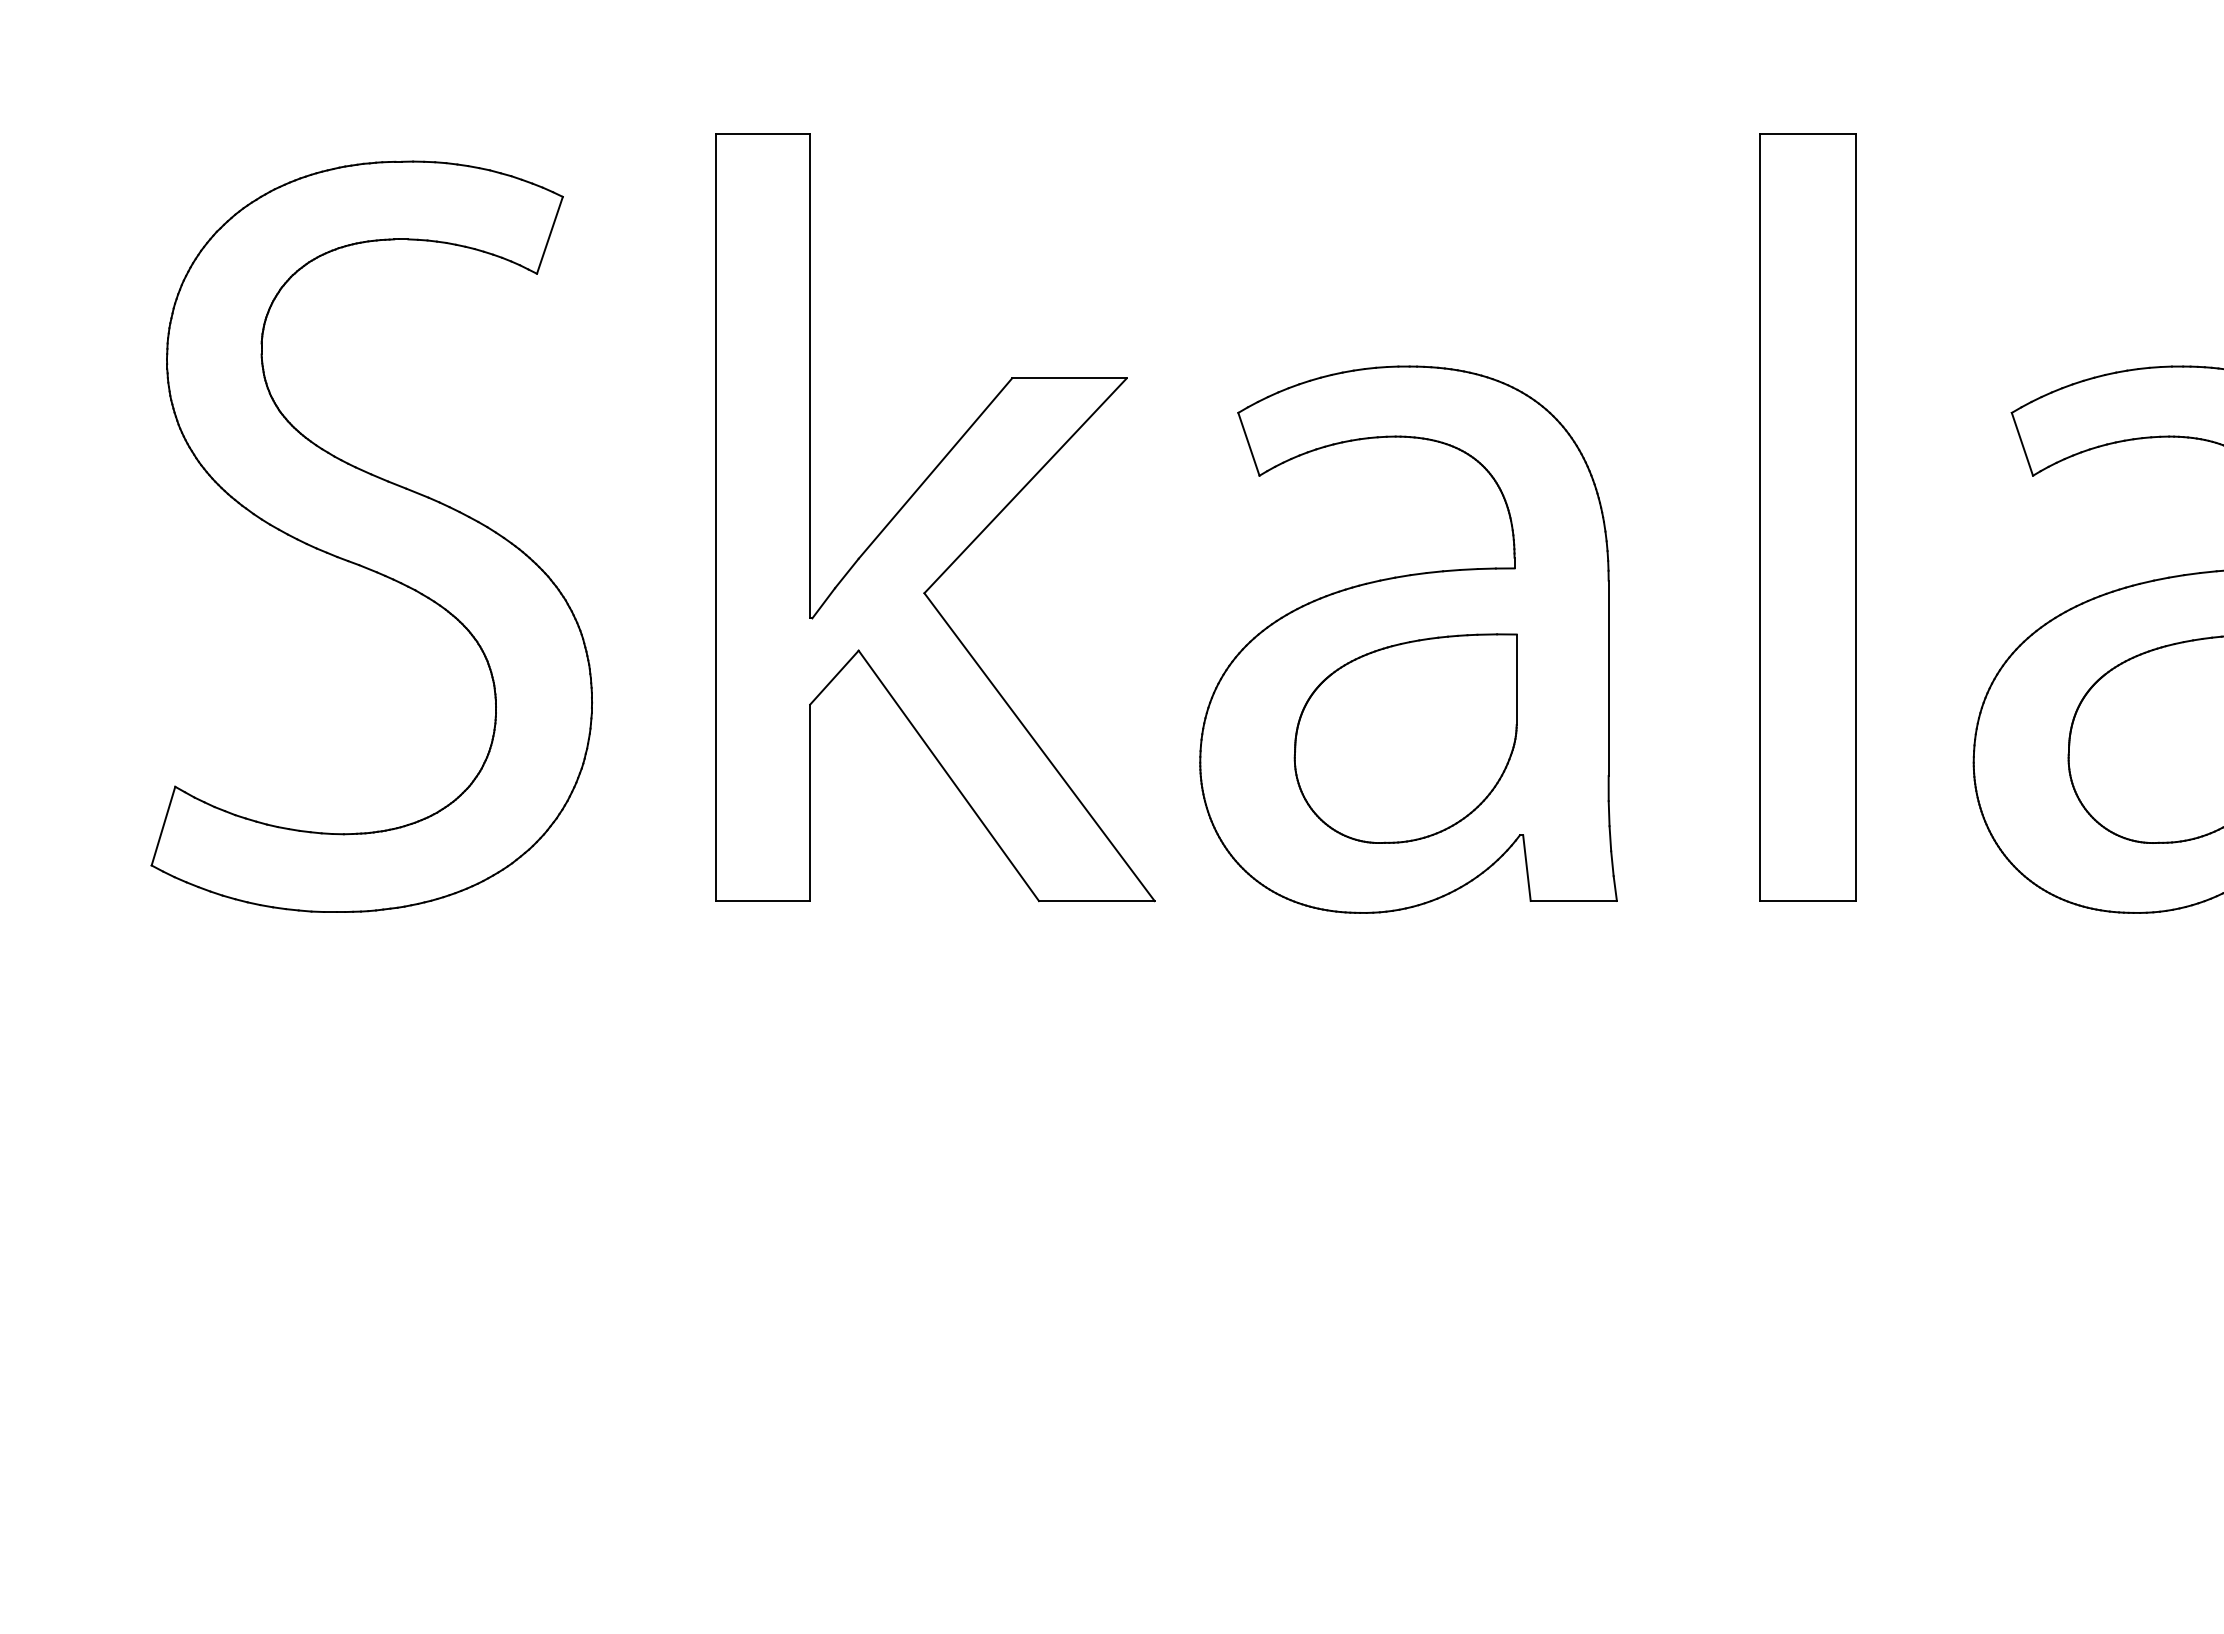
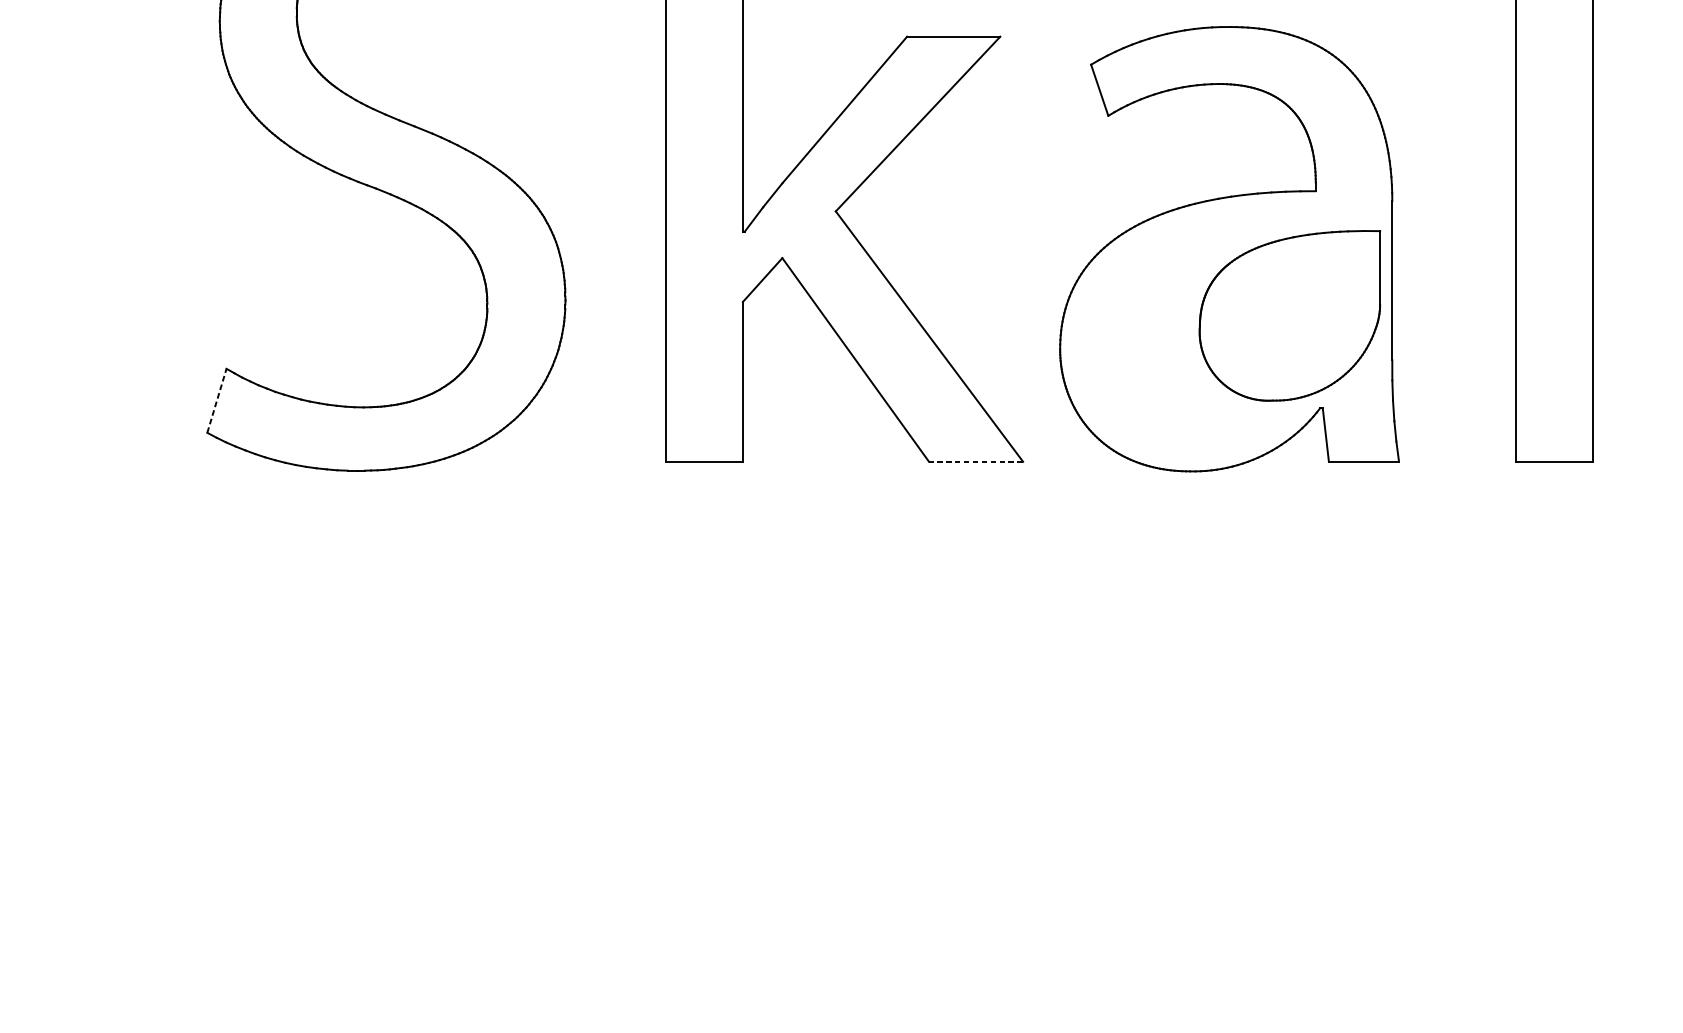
part: (1405, 738) -> (1289, 315), moved
line: (163, 825) -> (216, 400), solid -> dashed
line: (1096, 901) -> (975, 462), solid -> dashed

